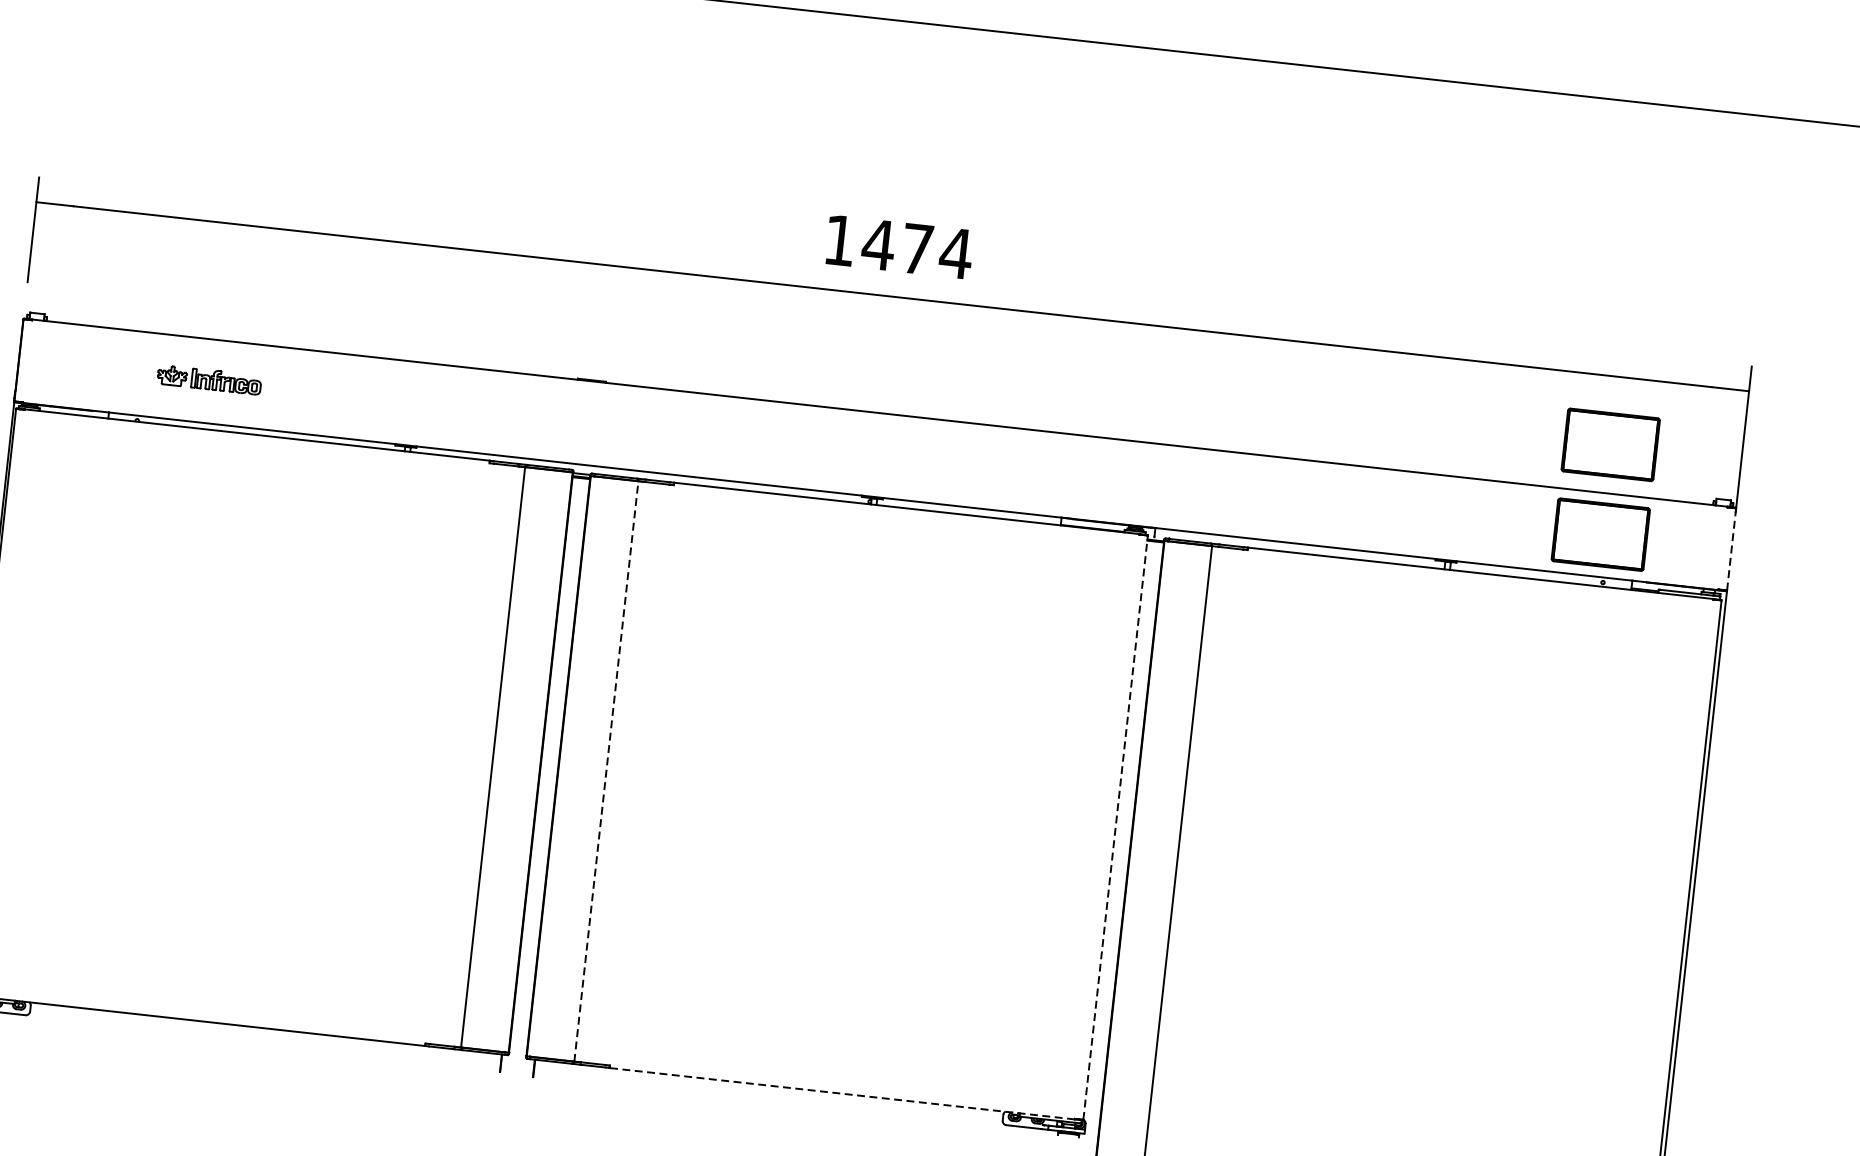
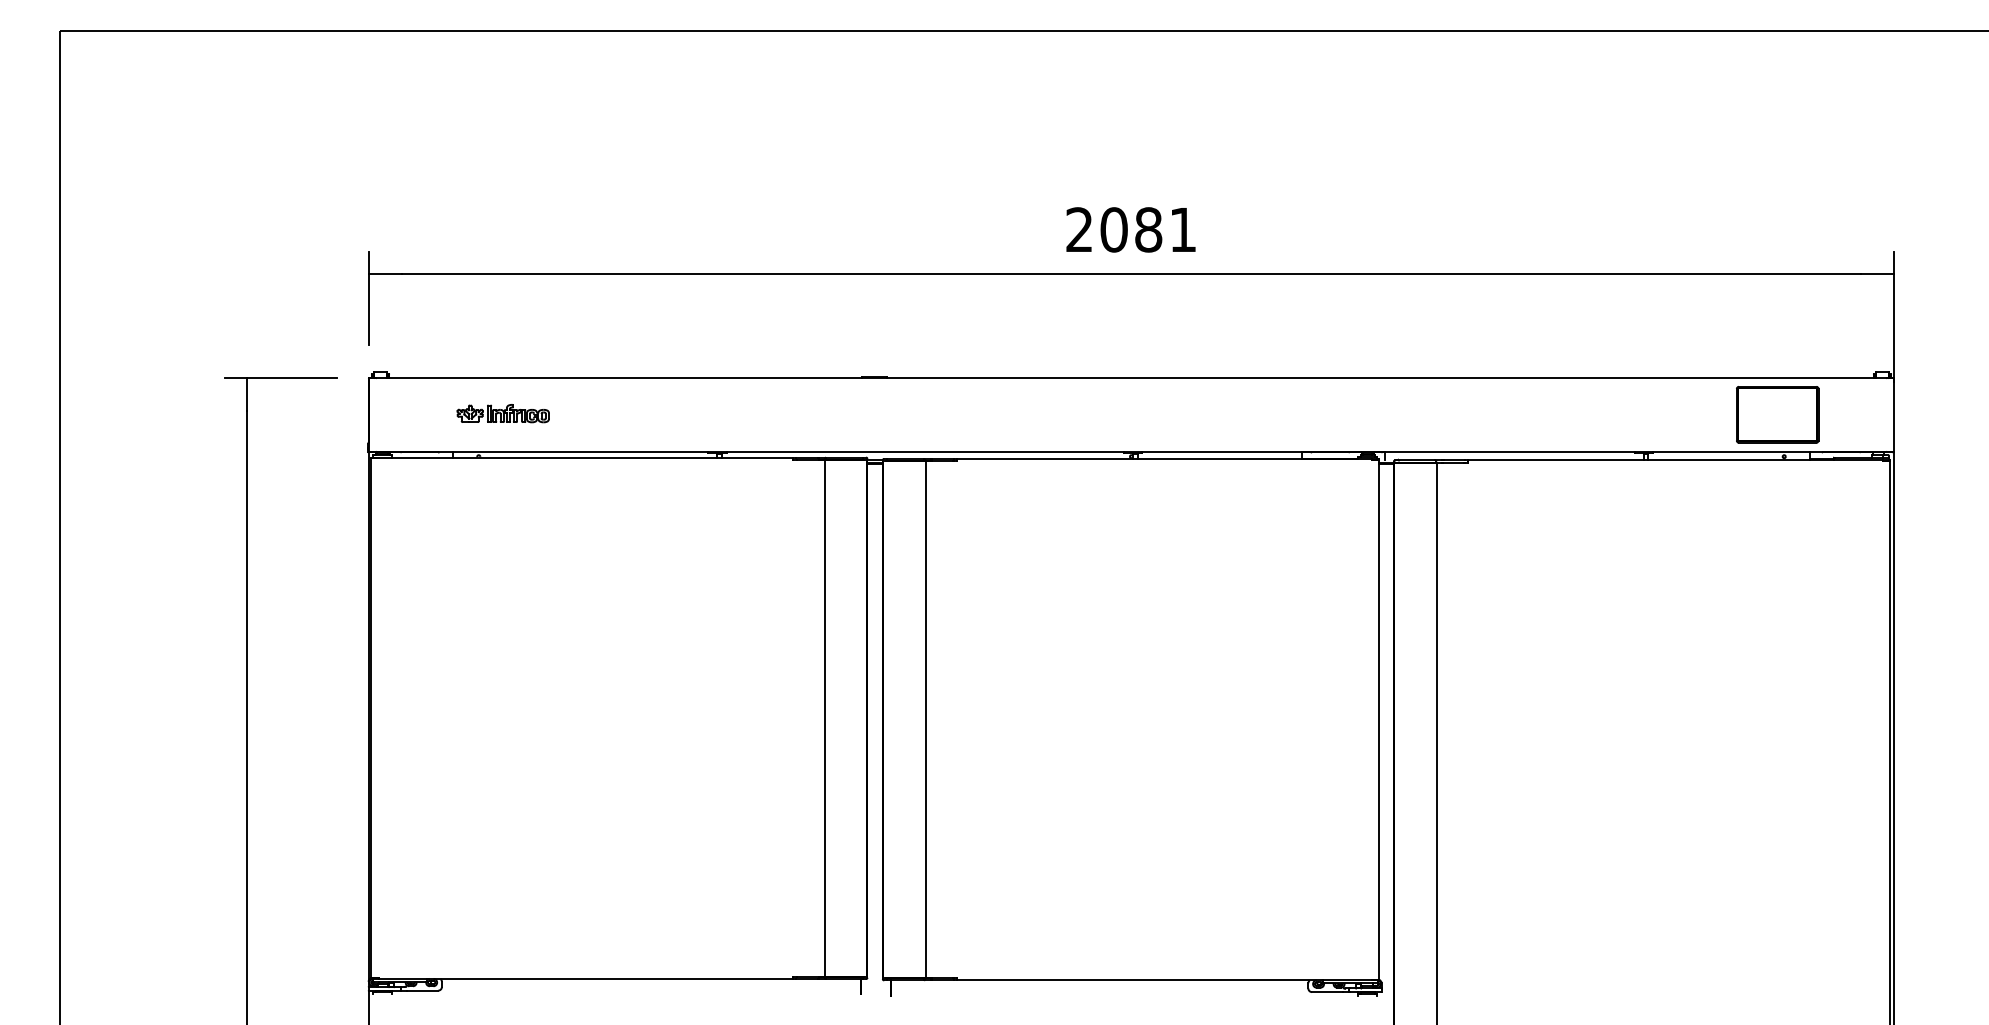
text: (898, 246) -> (1131, 229), 1474 -> 2081
part: (208, 379) -> (502, 413), moved
part: (1610, 444) -> (1777, 334), removed
line: (1731, 549) -> (1894, 415), dashed -> solid
line: (606, 771) -> (925, 719), dashed -> solid
line: (1115, 827) -> (1379, 719), dashed -> solid
line: (841, 1093) -> (1163, 980), dashed -> solid

